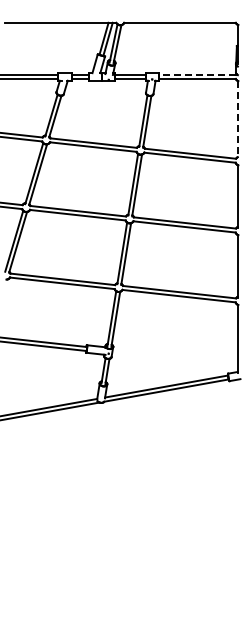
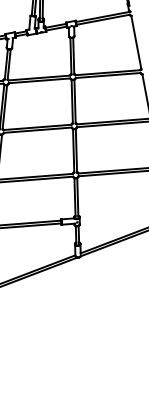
line: (196, 74) -> (101, 16), dashed -> solid
line: (237, 119) -> (136, 42), dashed -> solid

